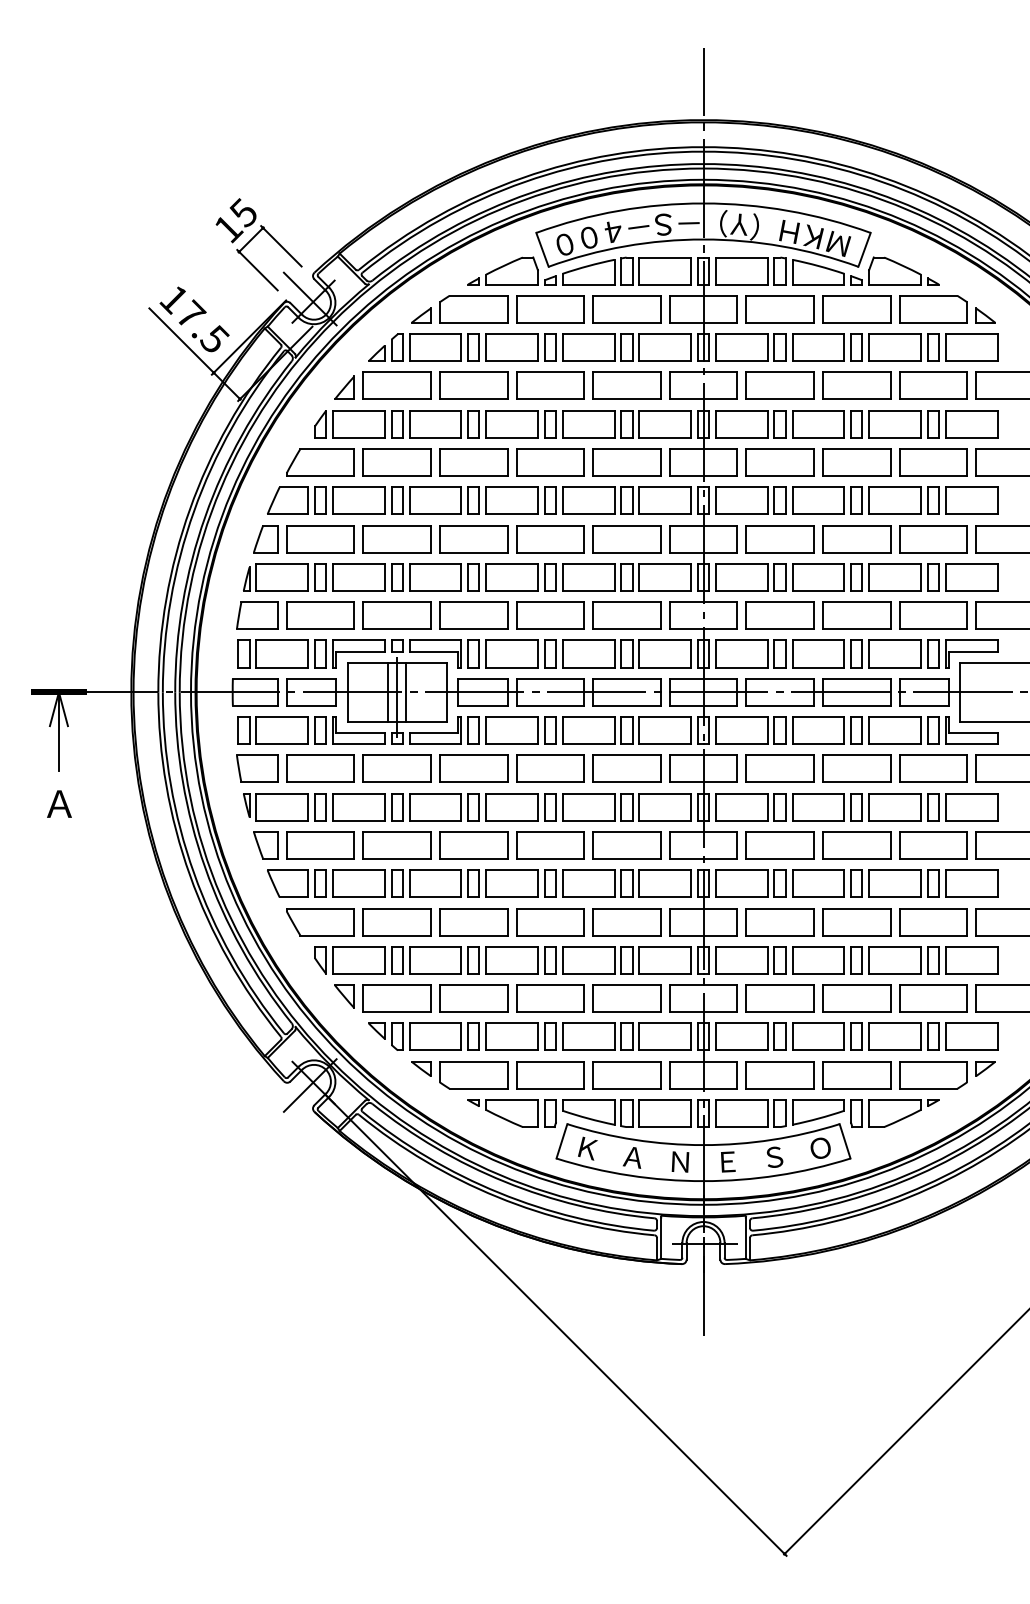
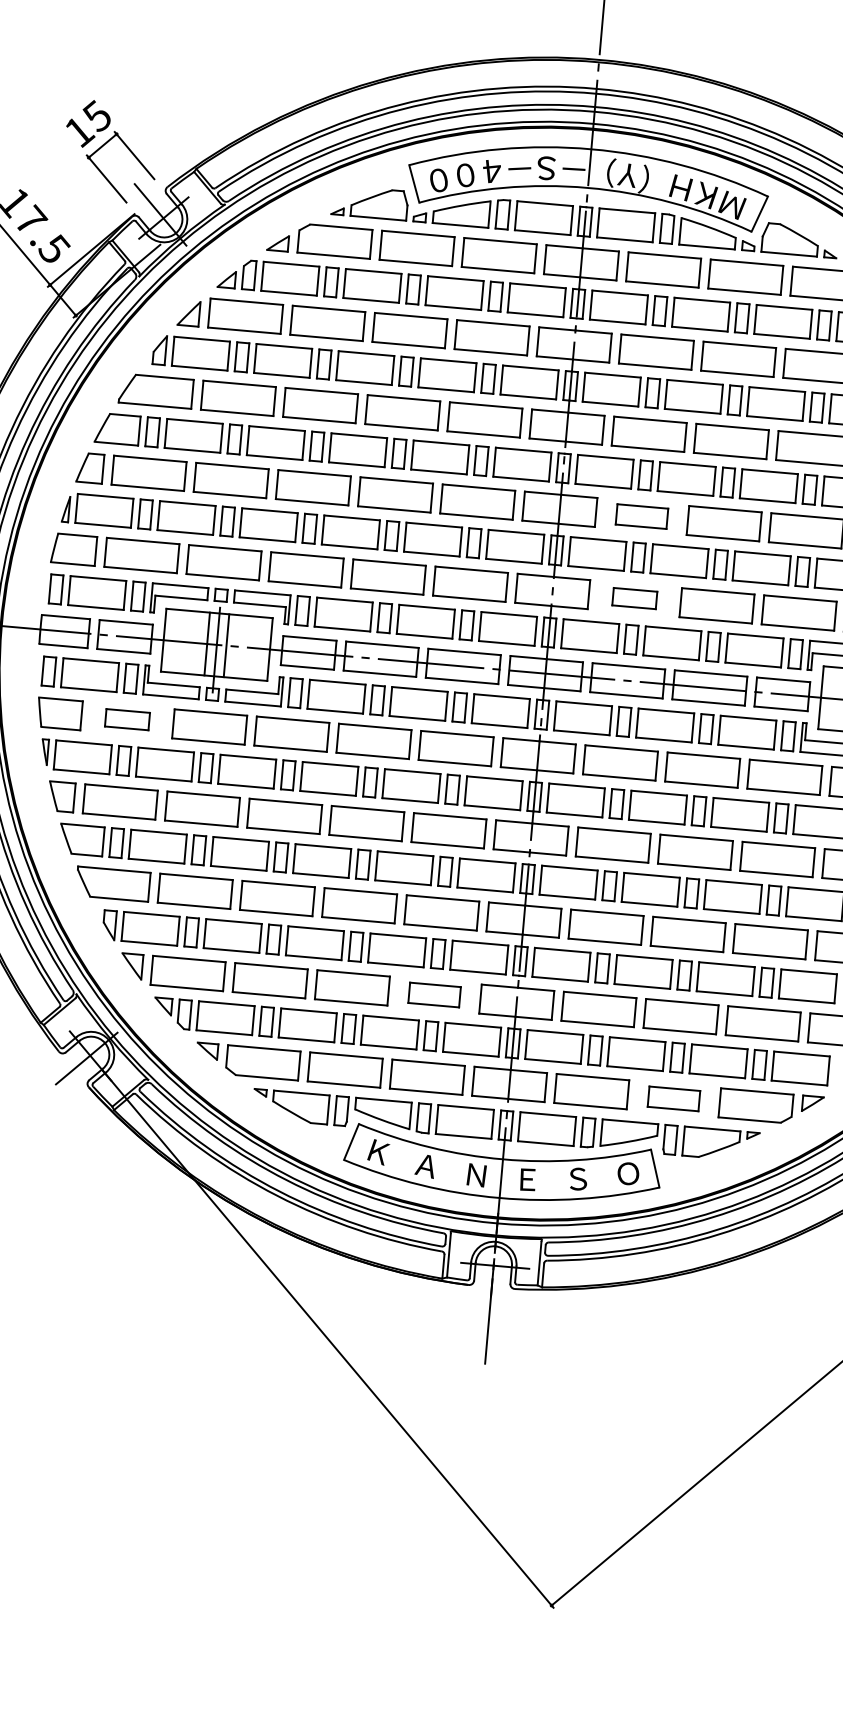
part: (779, 539) -> (641, 516), size x0.7
part: (779, 615) -> (634, 598), size x0.6
part: (320, 768) -> (127, 719), size x0.6
part: (626, 998) -> (434, 994), size x0.7
part: (856, 1075) -> (673, 1099), size x0.7

